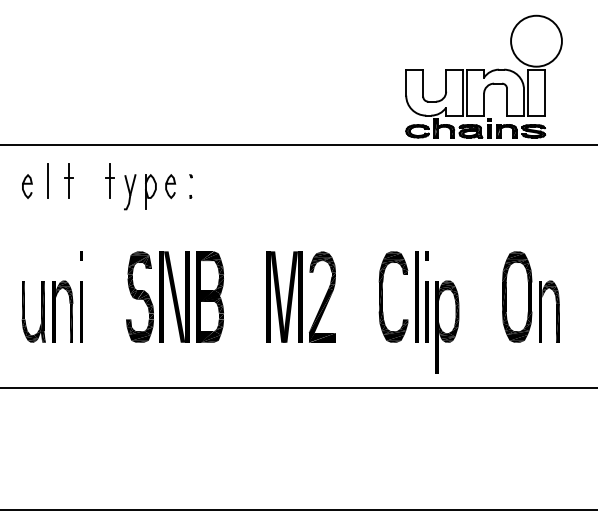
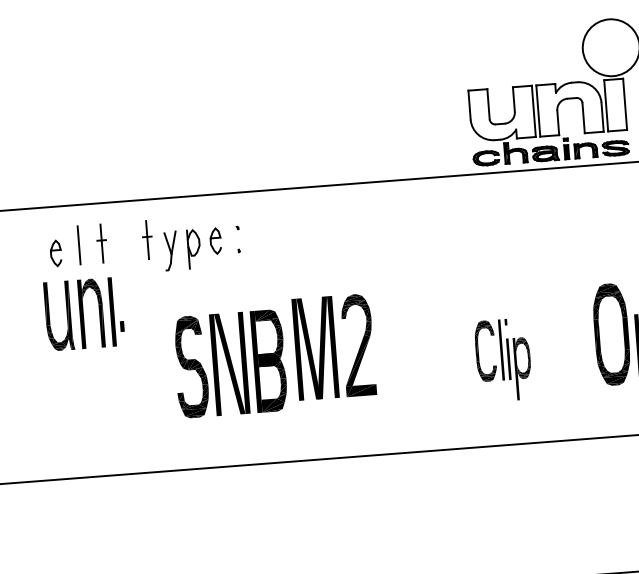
part: (300, 296) -> (333, 346), moved
part: (51, 311) -> (78, 314), moved
part: (418, 312) -> (502, 360), size x0.6

